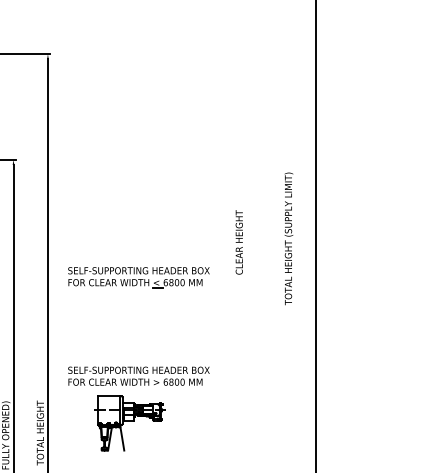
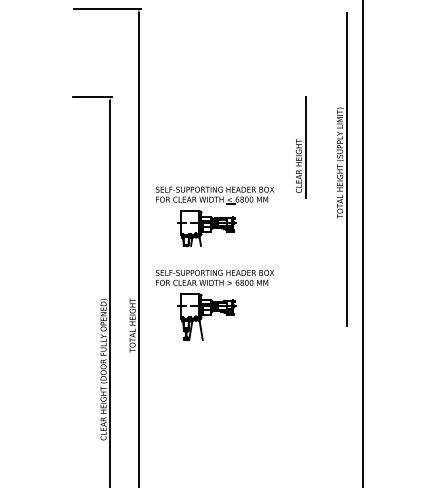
line: (247, 220) -> (305, 147), added
line: (297, 246) -> (347, 169), added
part: (128, 317) -> (206, 228), added

